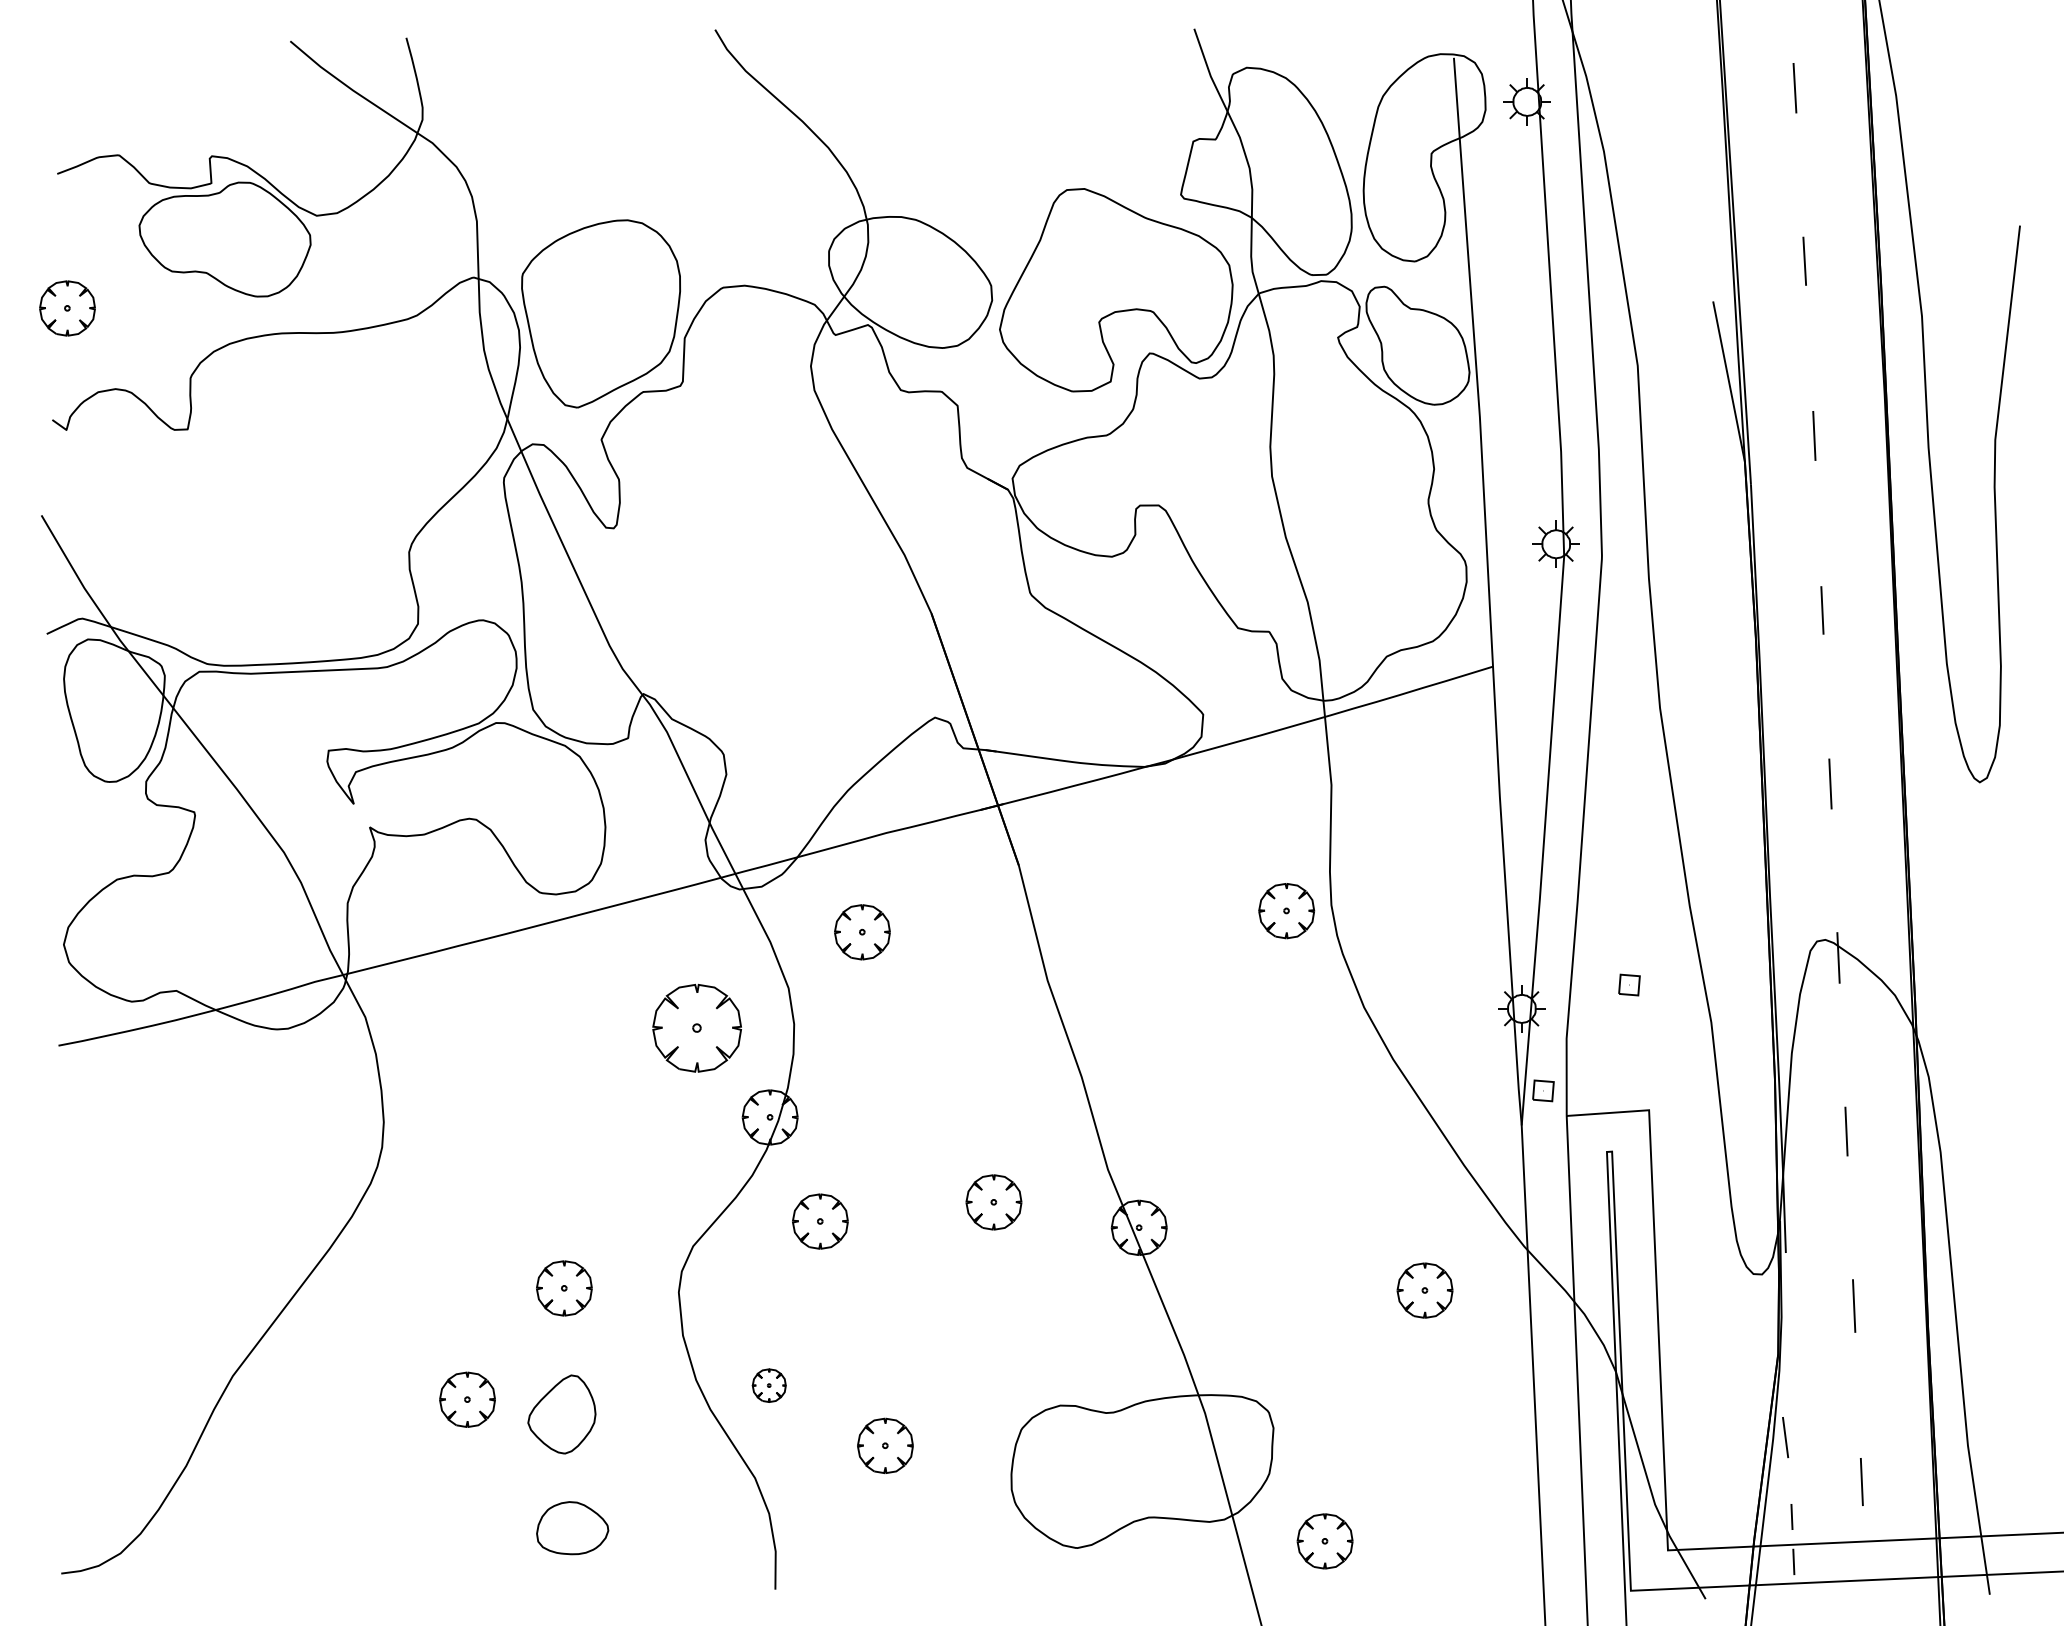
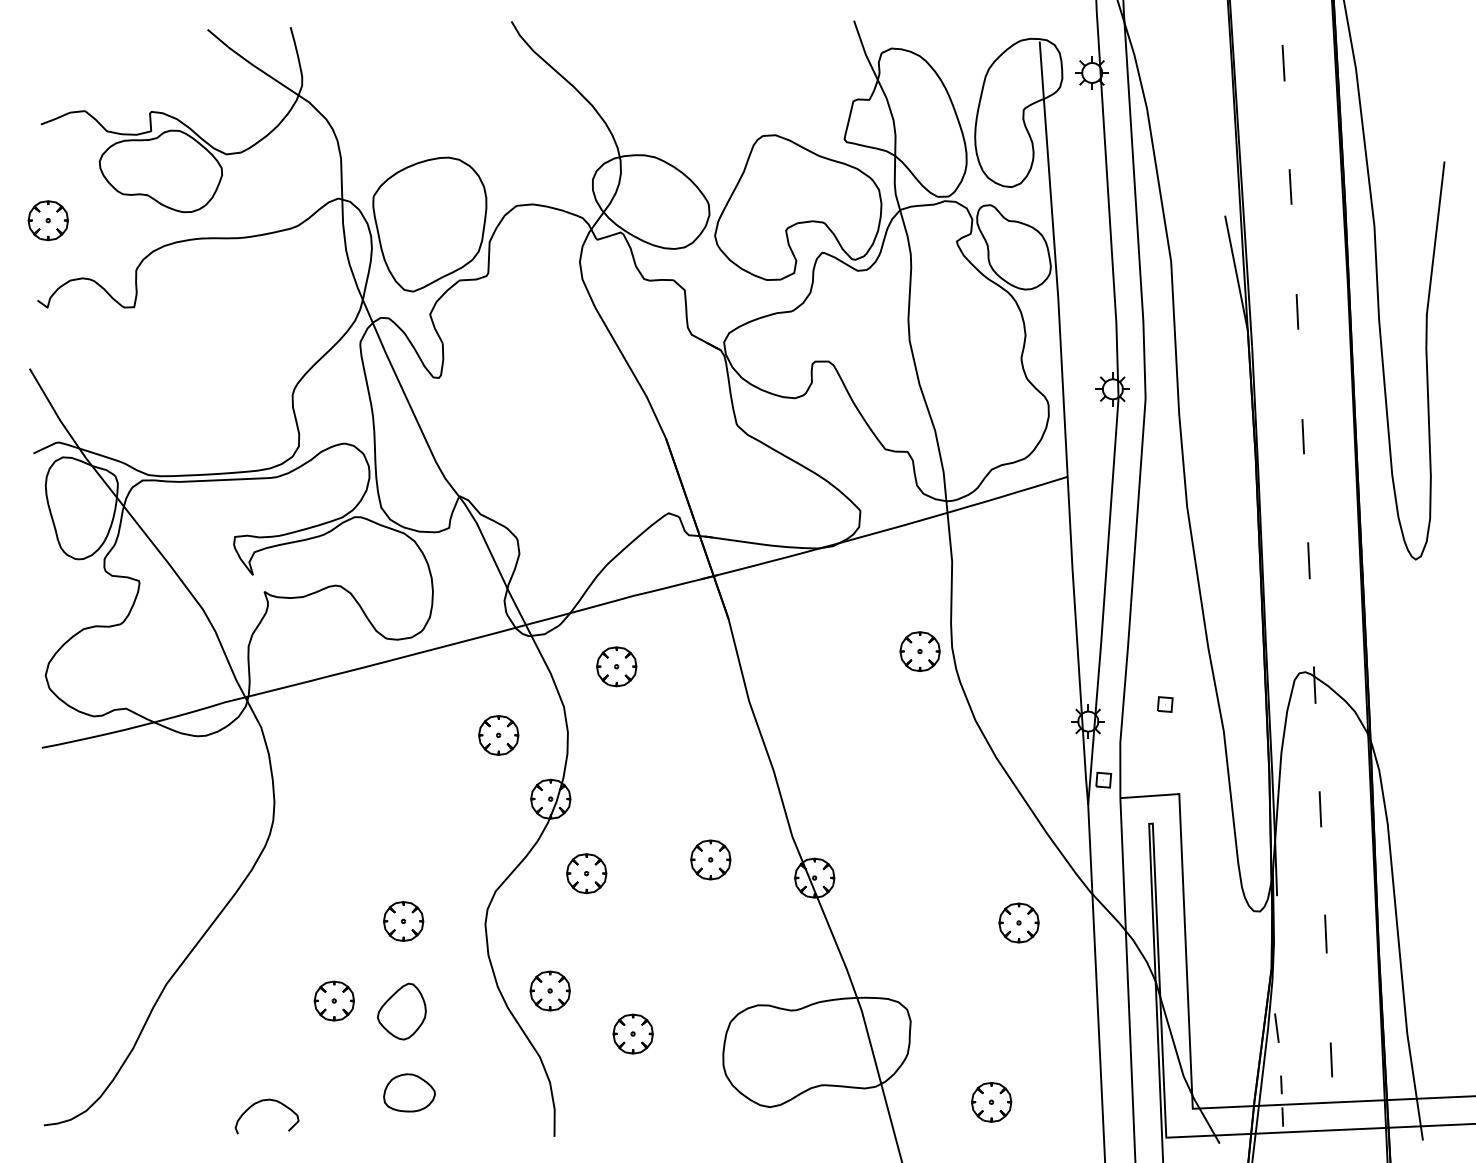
part: (697, 1028) -> (498, 735), size x0.62
part: (768, 1384) -> (549, 990), size x1.67
curve: (369, 1540) -> (264, 1101), added
part: (1324, 1541) -> (991, 1102), moved

